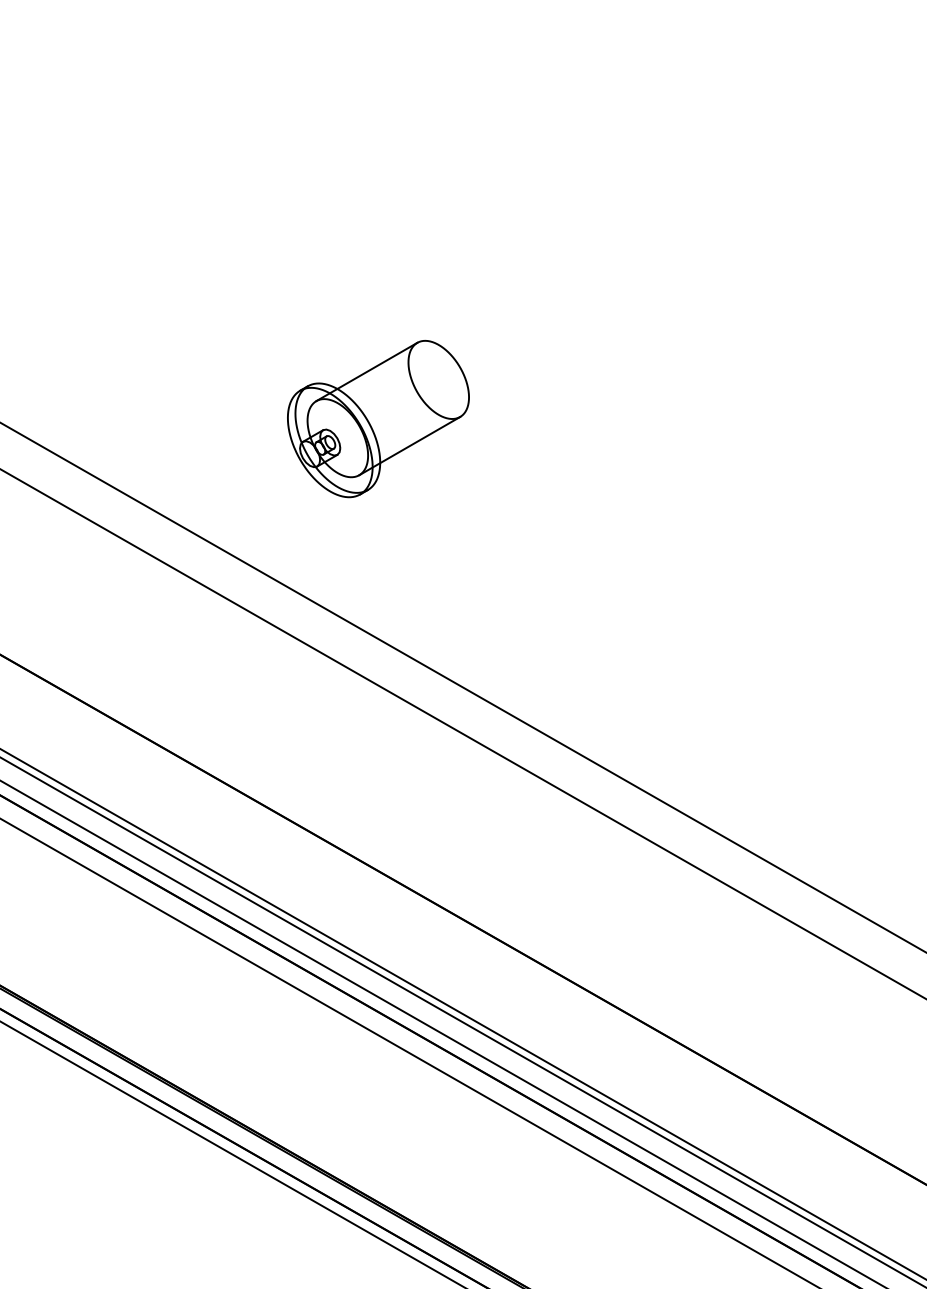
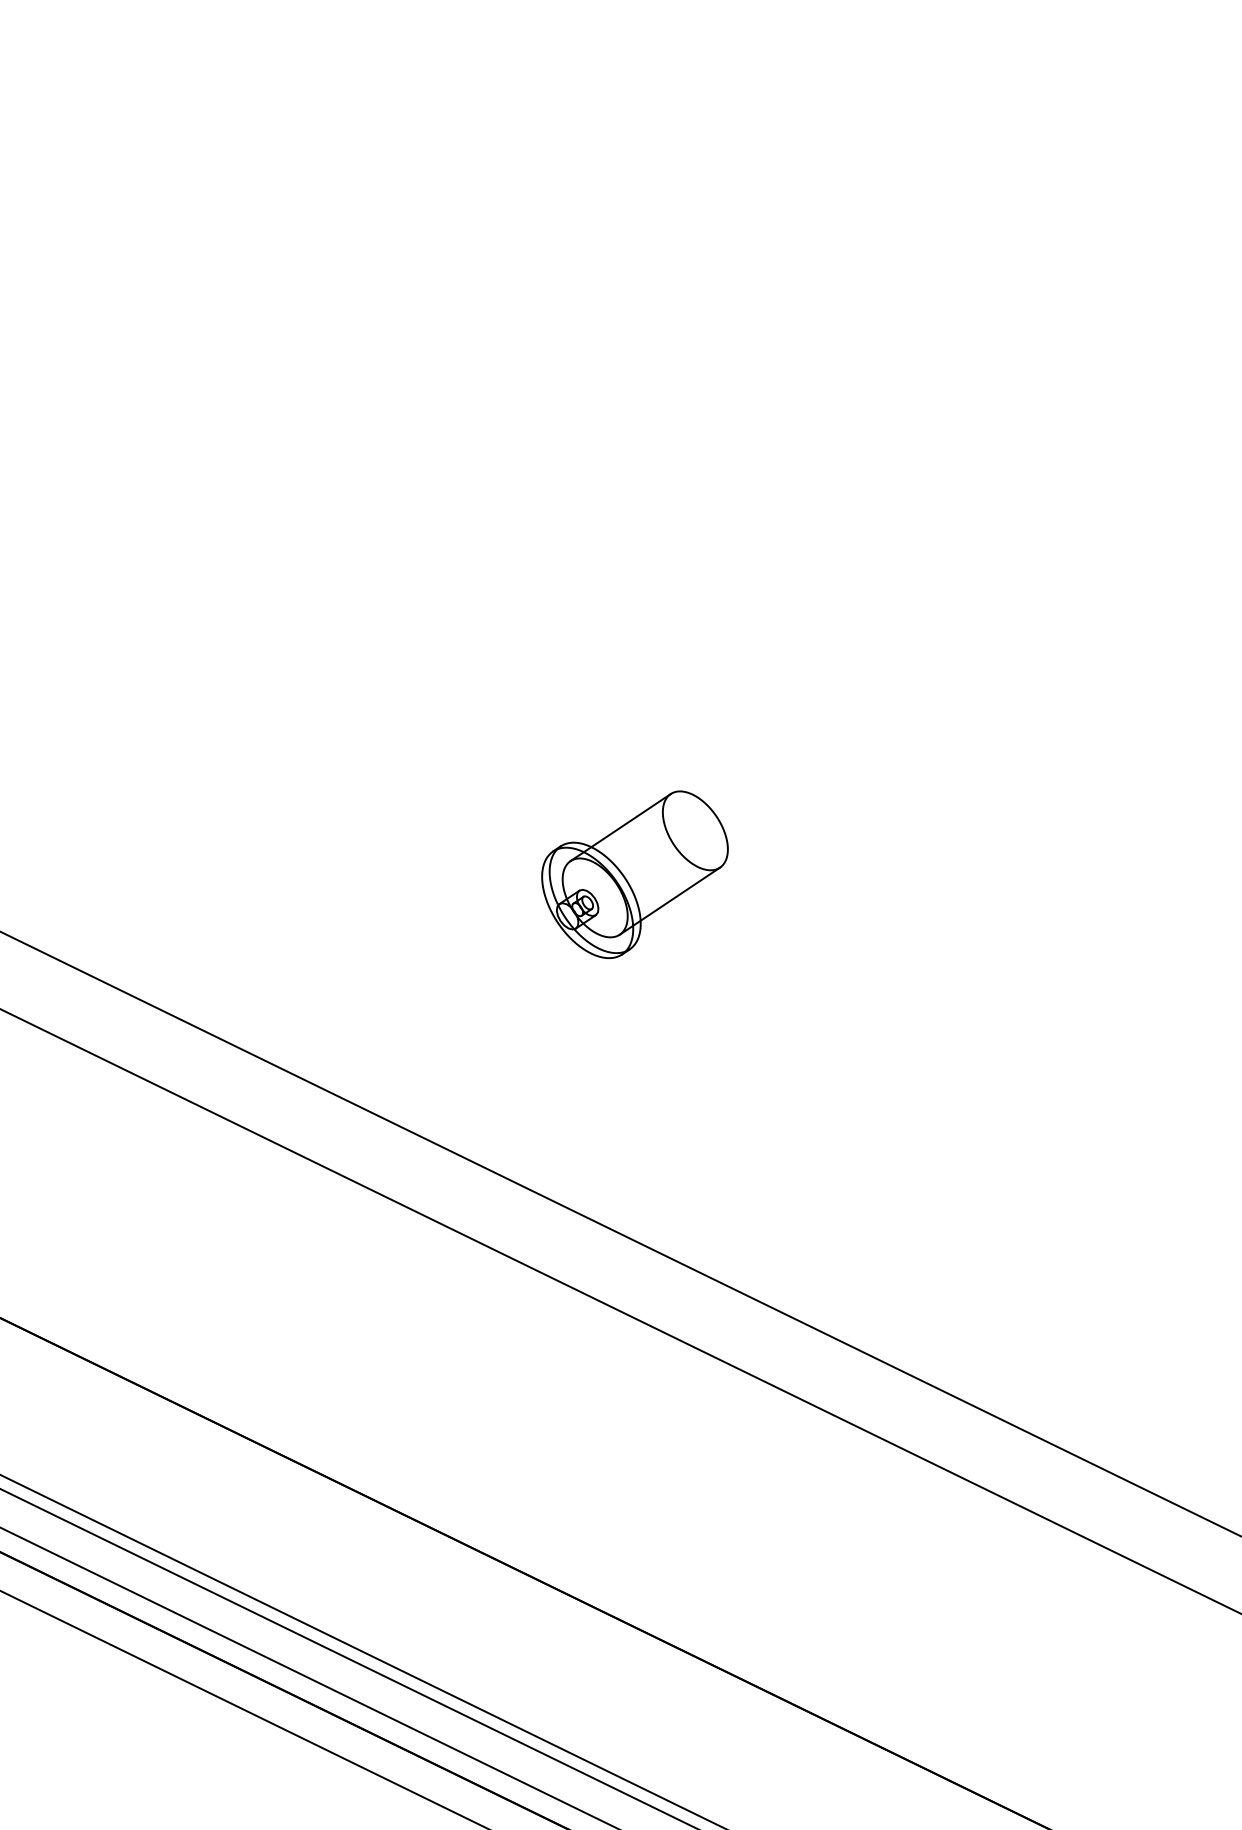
part: (378, 419) -> (635, 875), size x0.6

